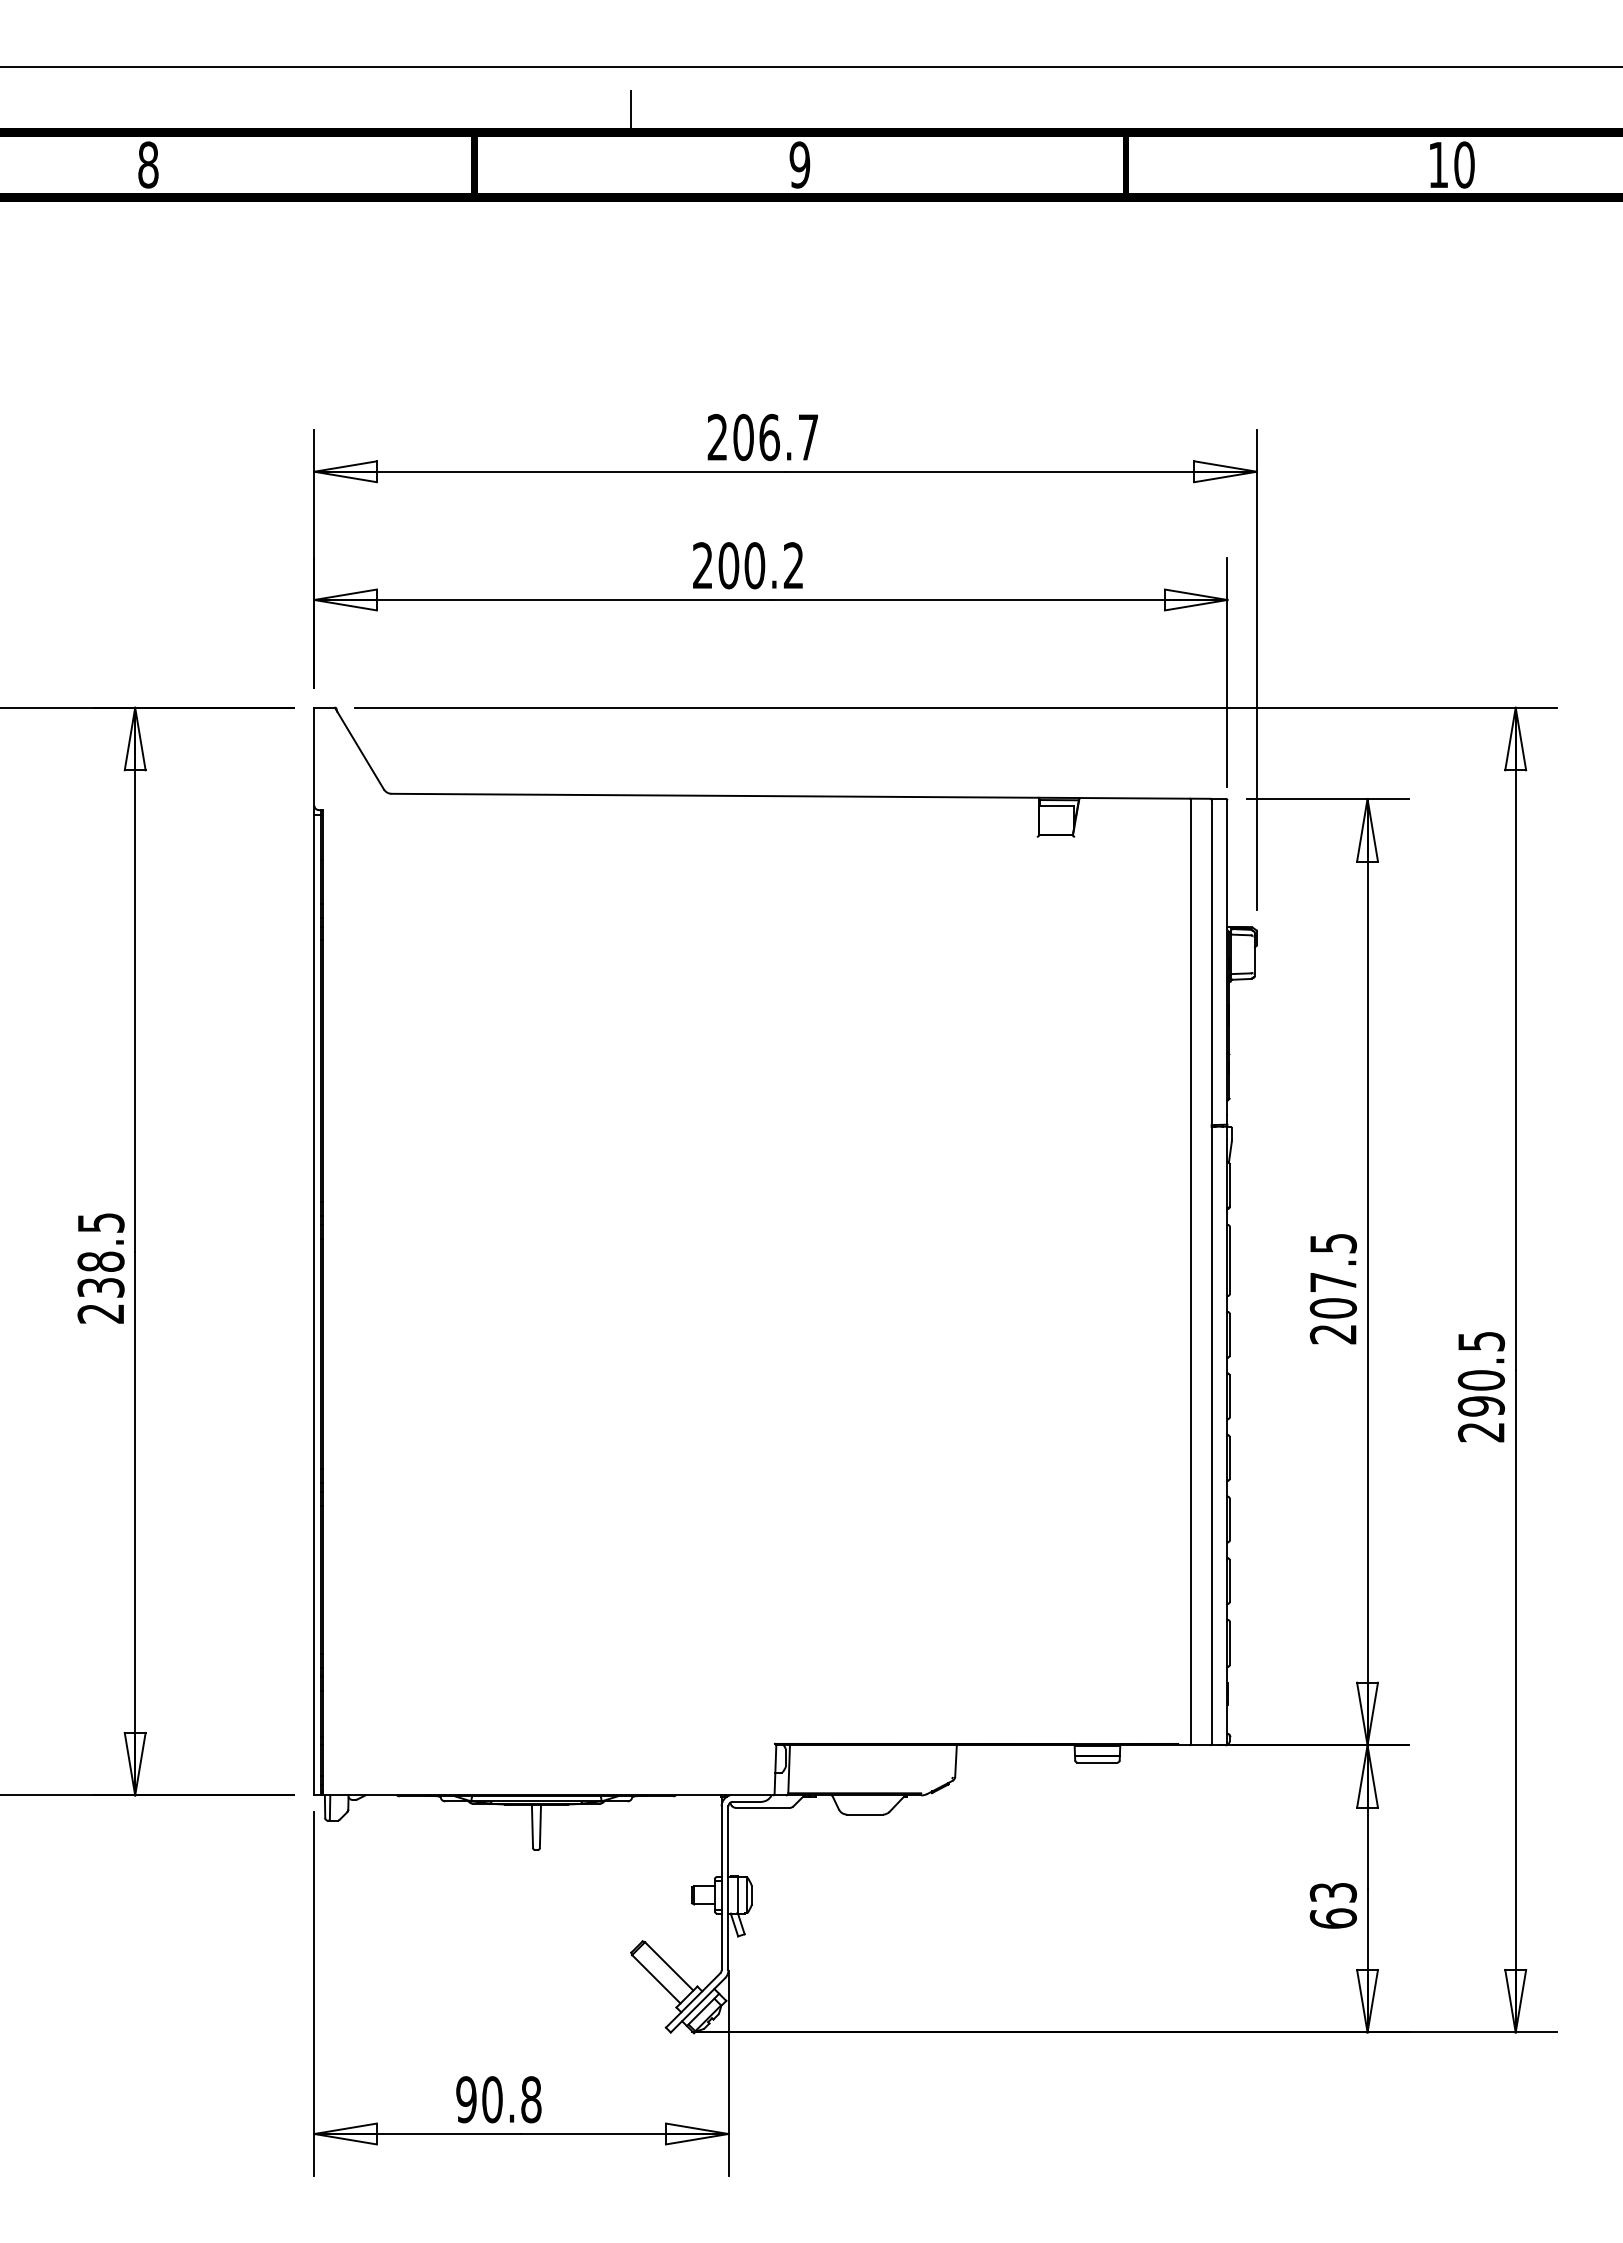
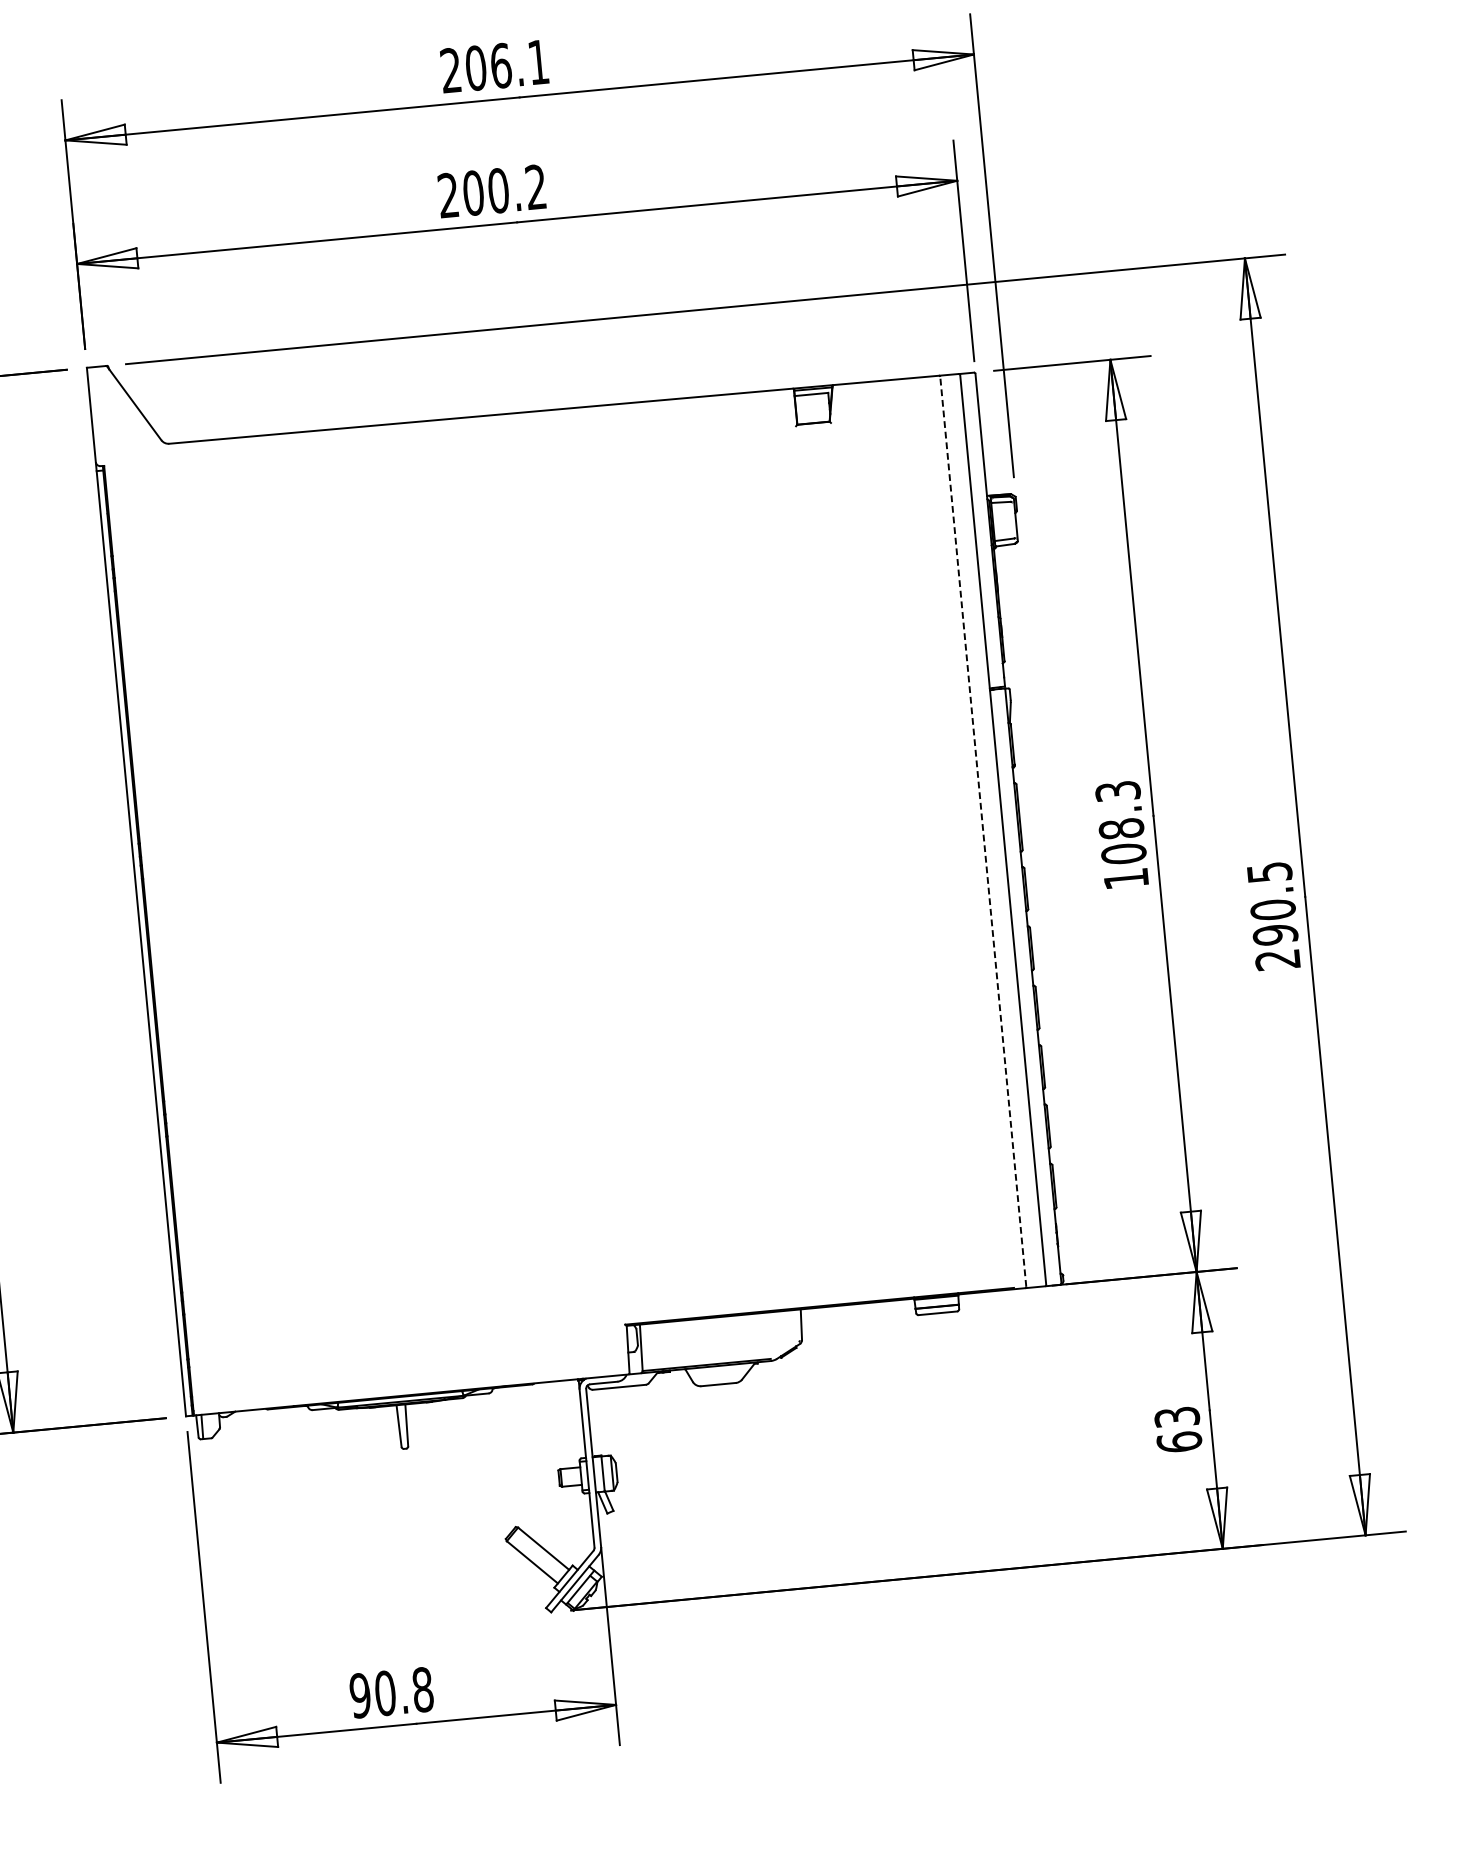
text: (808, 437) -> (538, 62), 206.7 -> 206.1
line: (1190, 1271) -> (982, 831), solid -> dashed
text: (1332, 1288) -> (1121, 834), 207.5 -> 108.3

